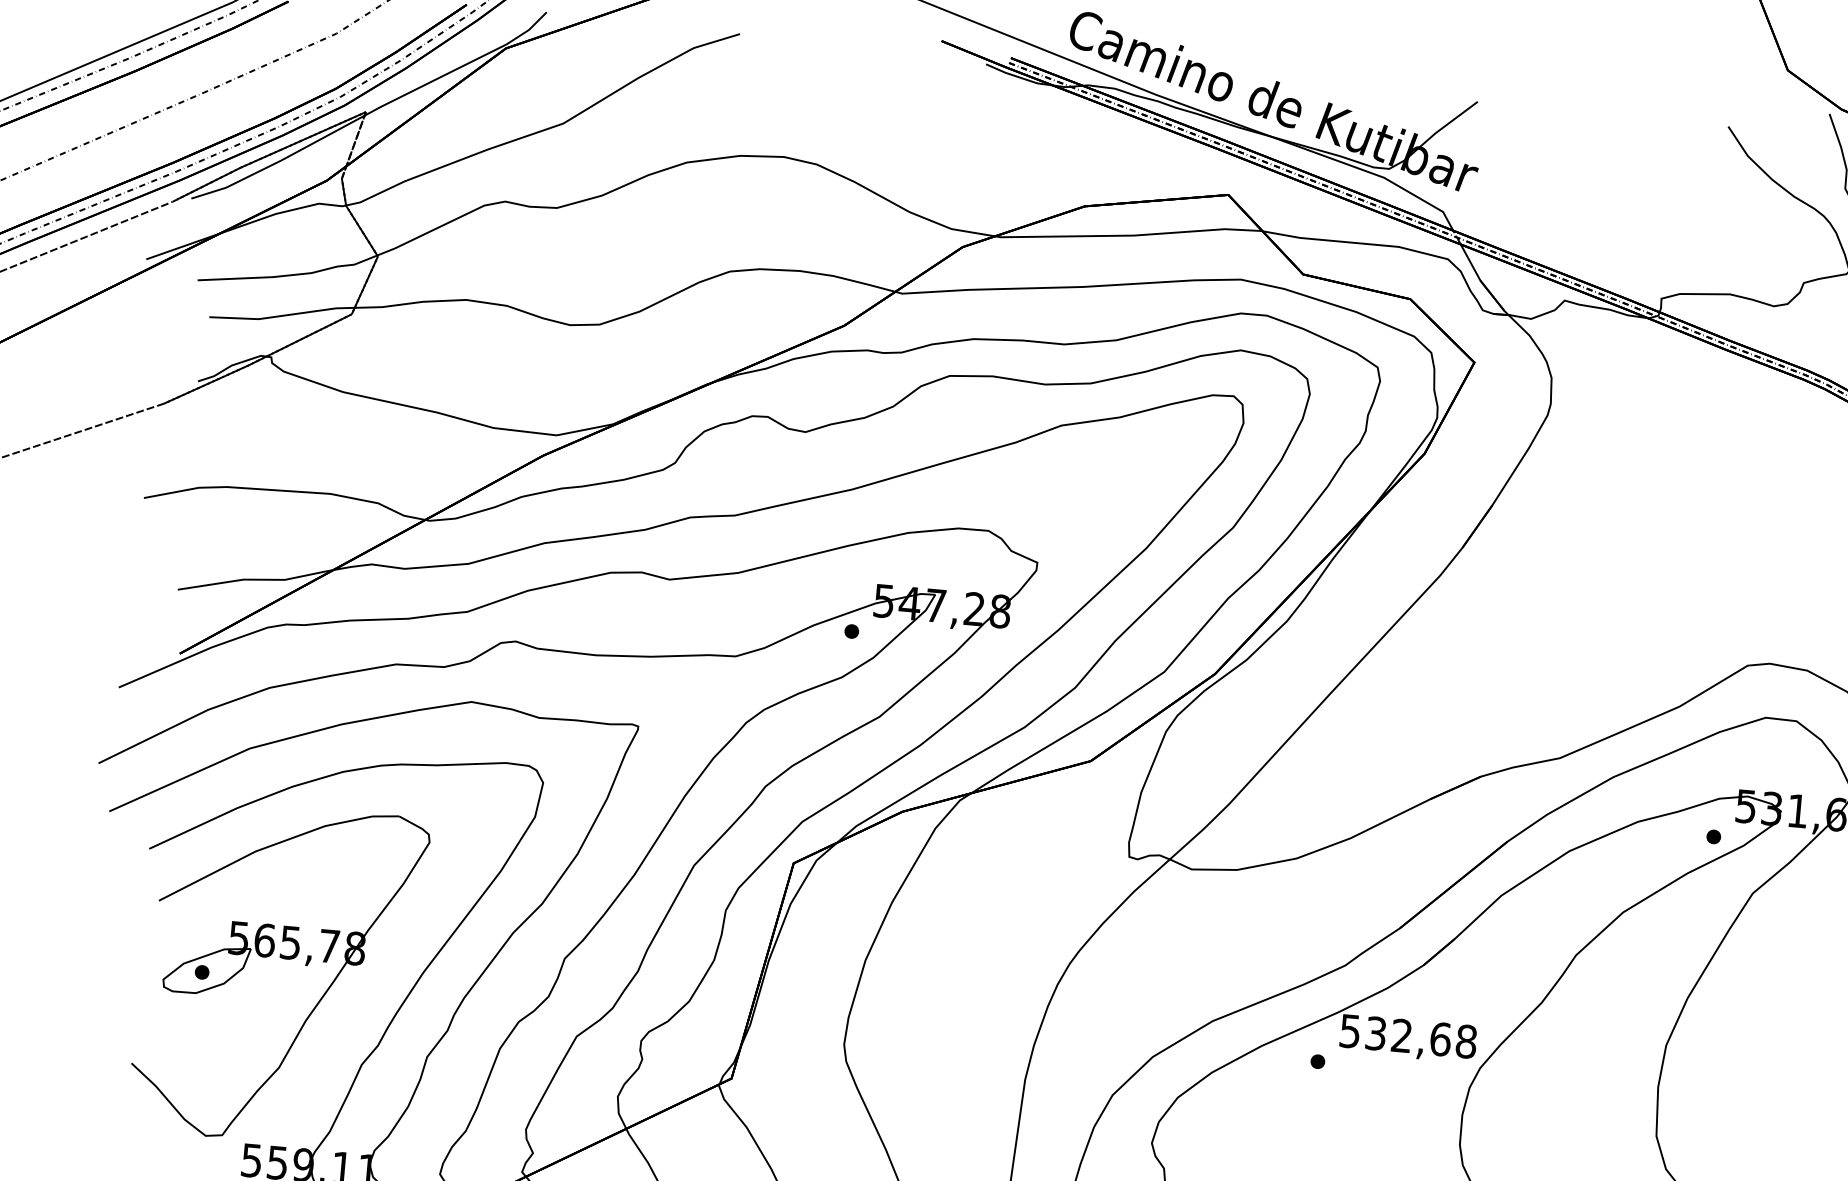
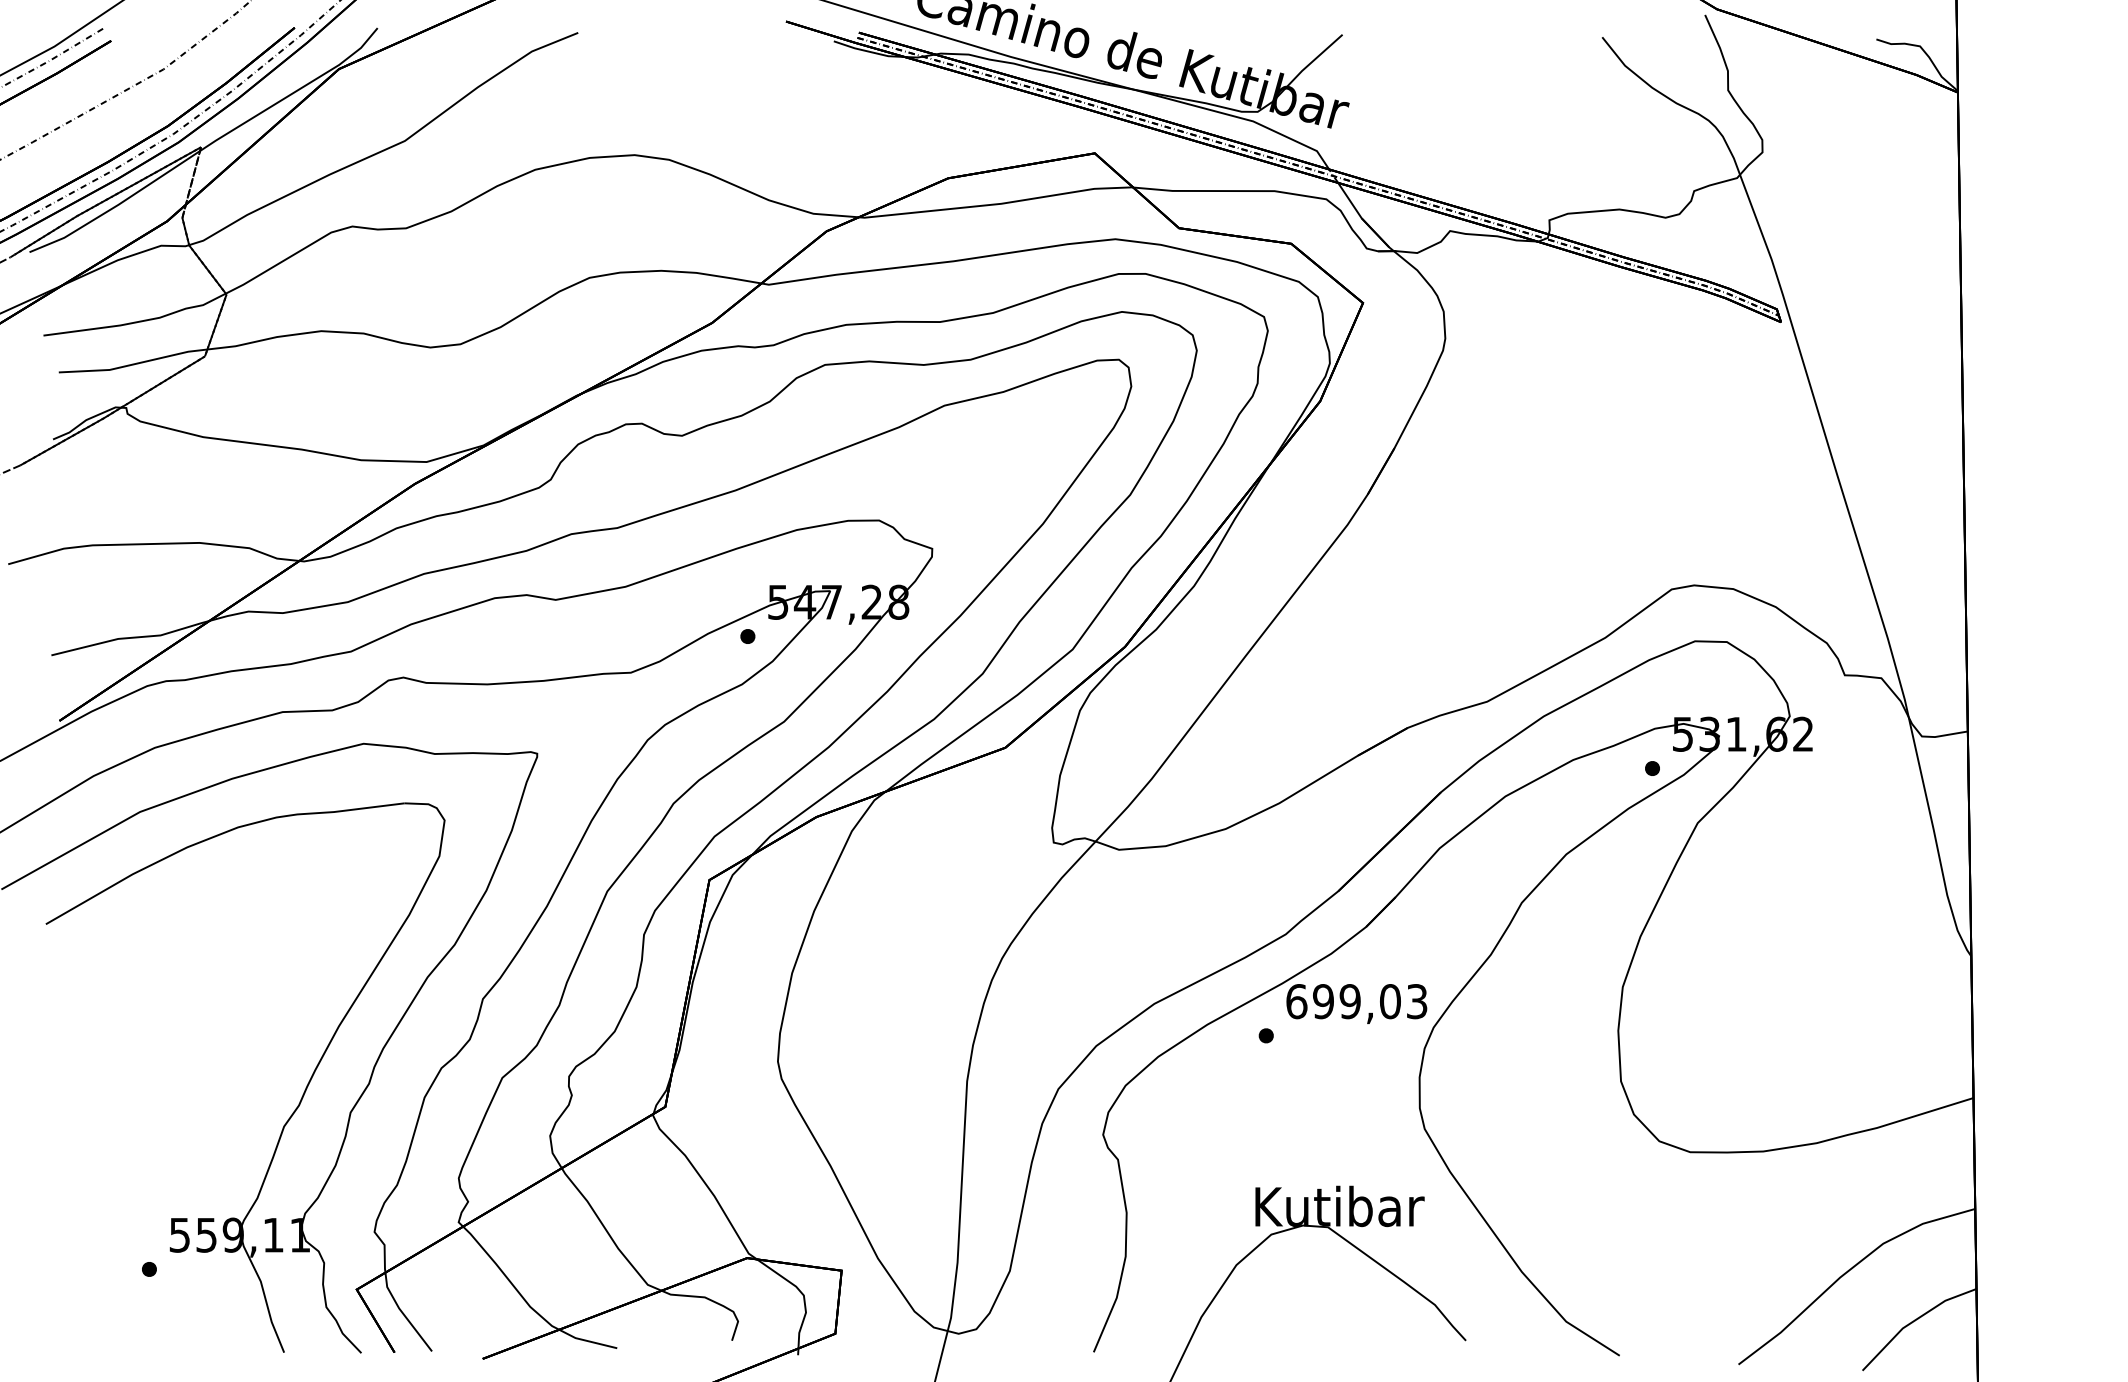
part: (283, 959) -> (193, 1025), removed
text: (1407, 1036) -> (1356, 1001), 532,68 -> 699,03

